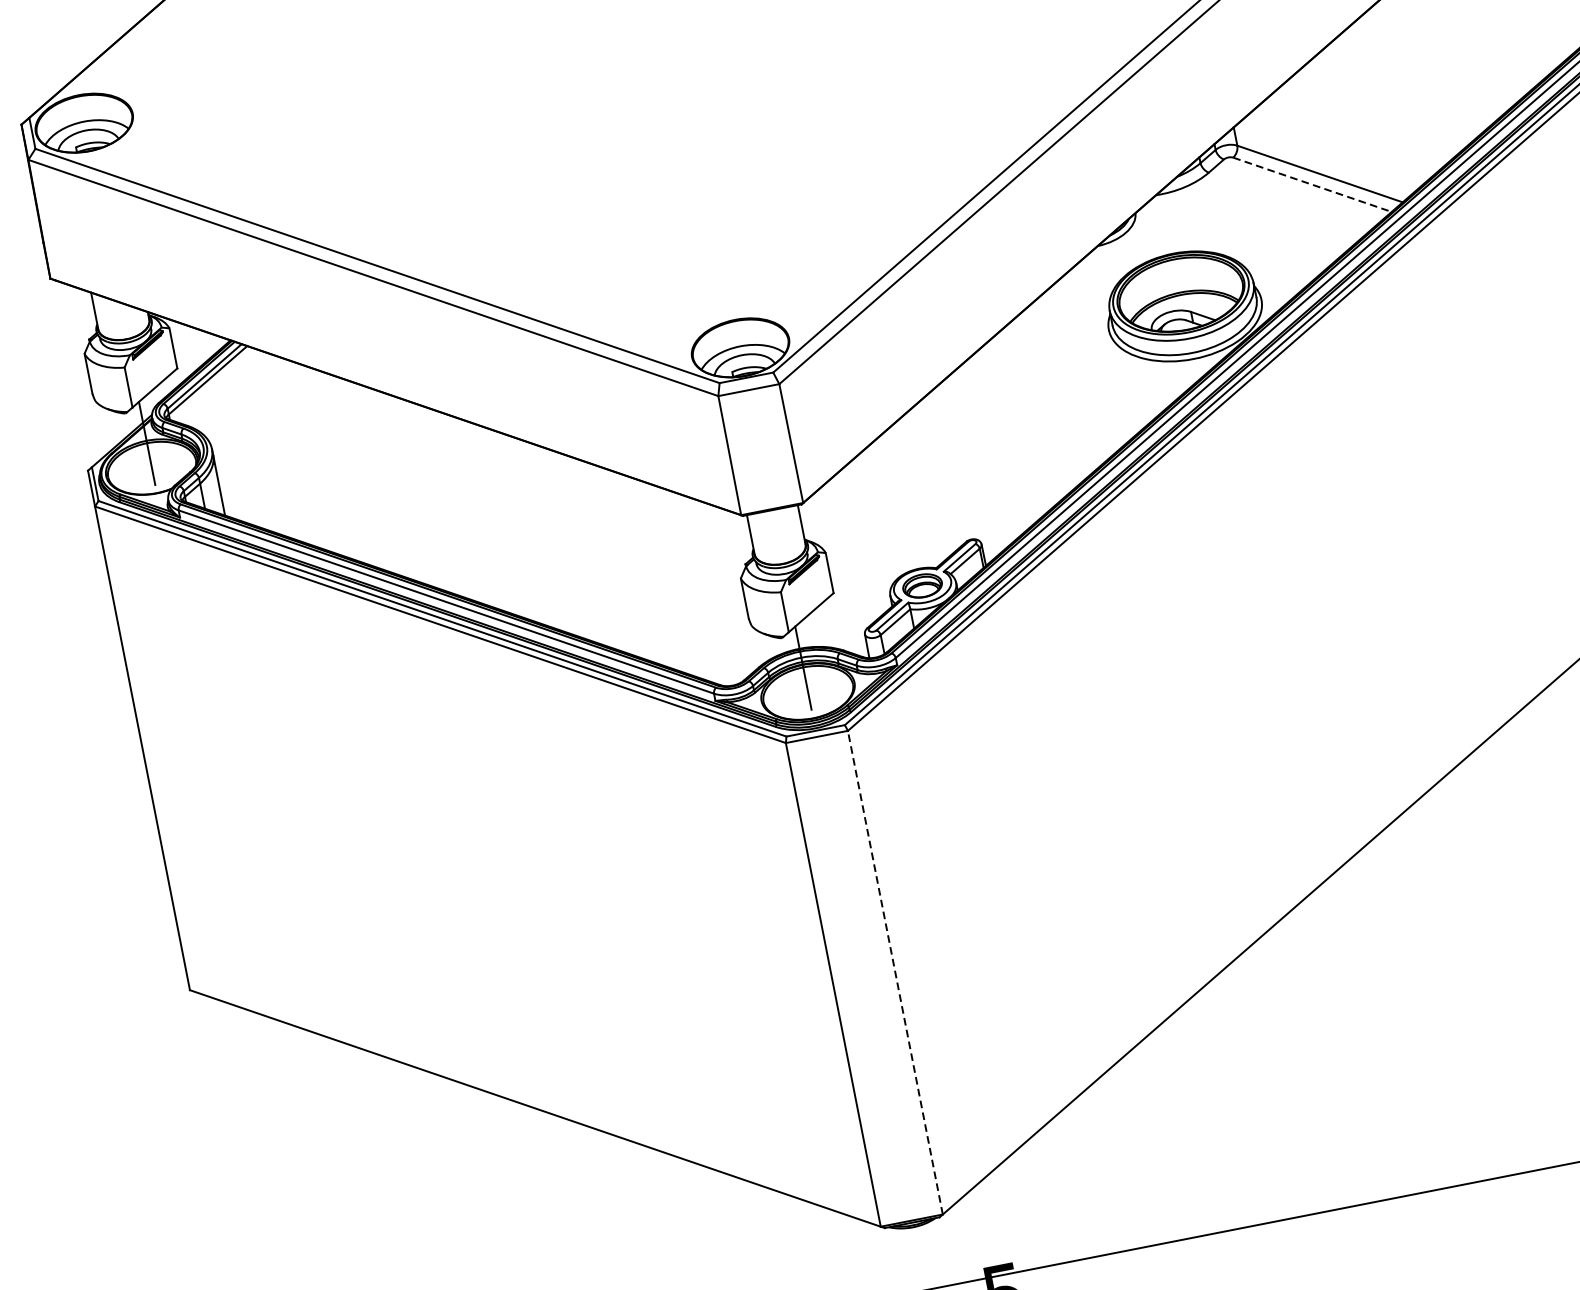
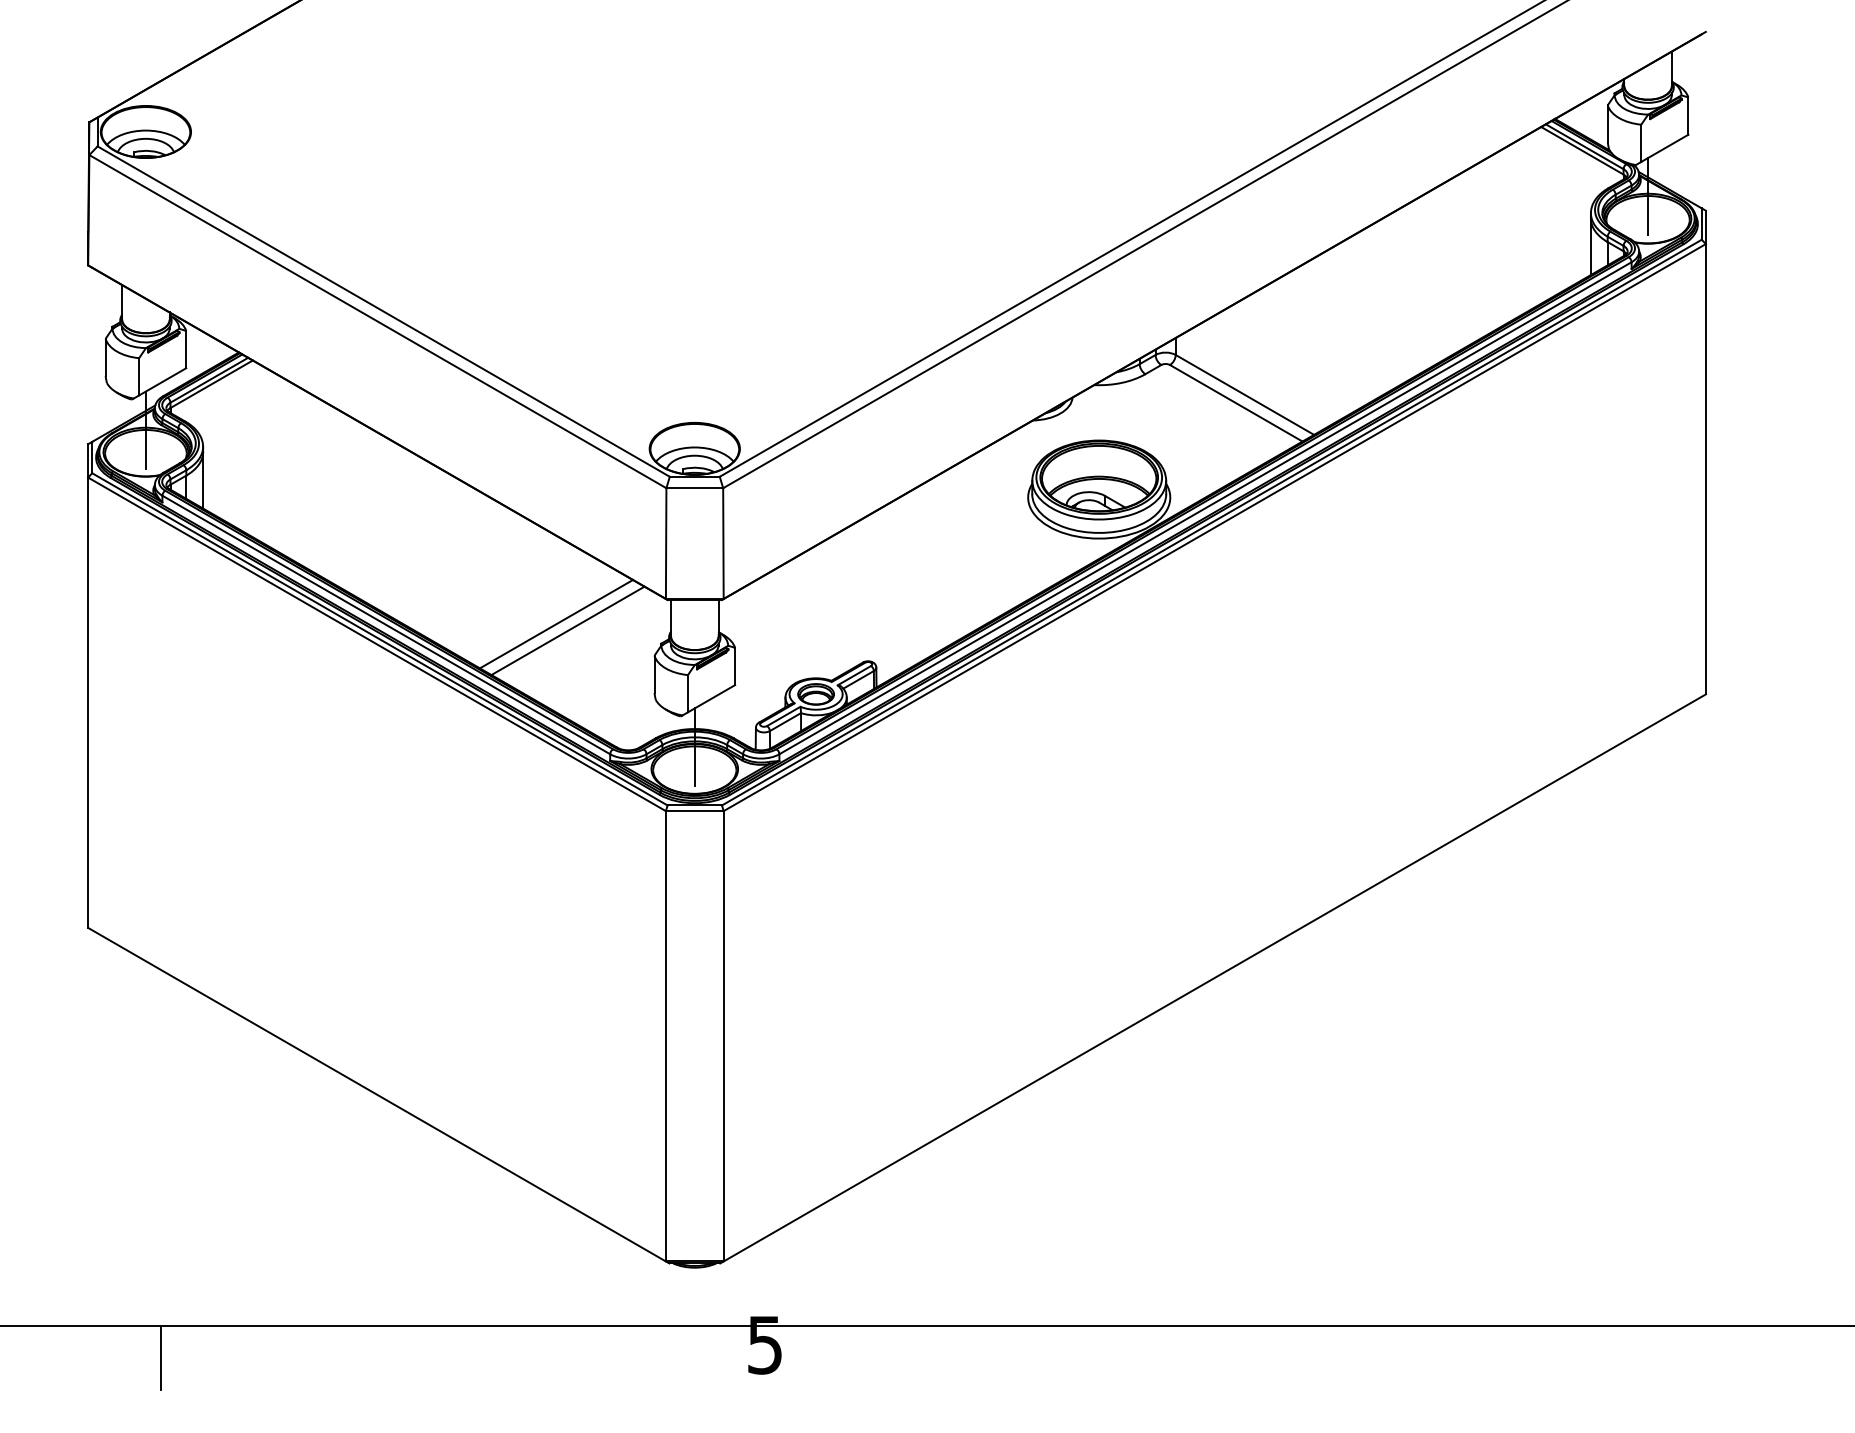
line: (1312, 184) -> (1236, 403), dashed -> solid
line: (629, 565) -> (556, 624), added
line: (642, 569) -> (567, 630), added
line: (894, 971) -> (723, 1035), dashed -> solid

